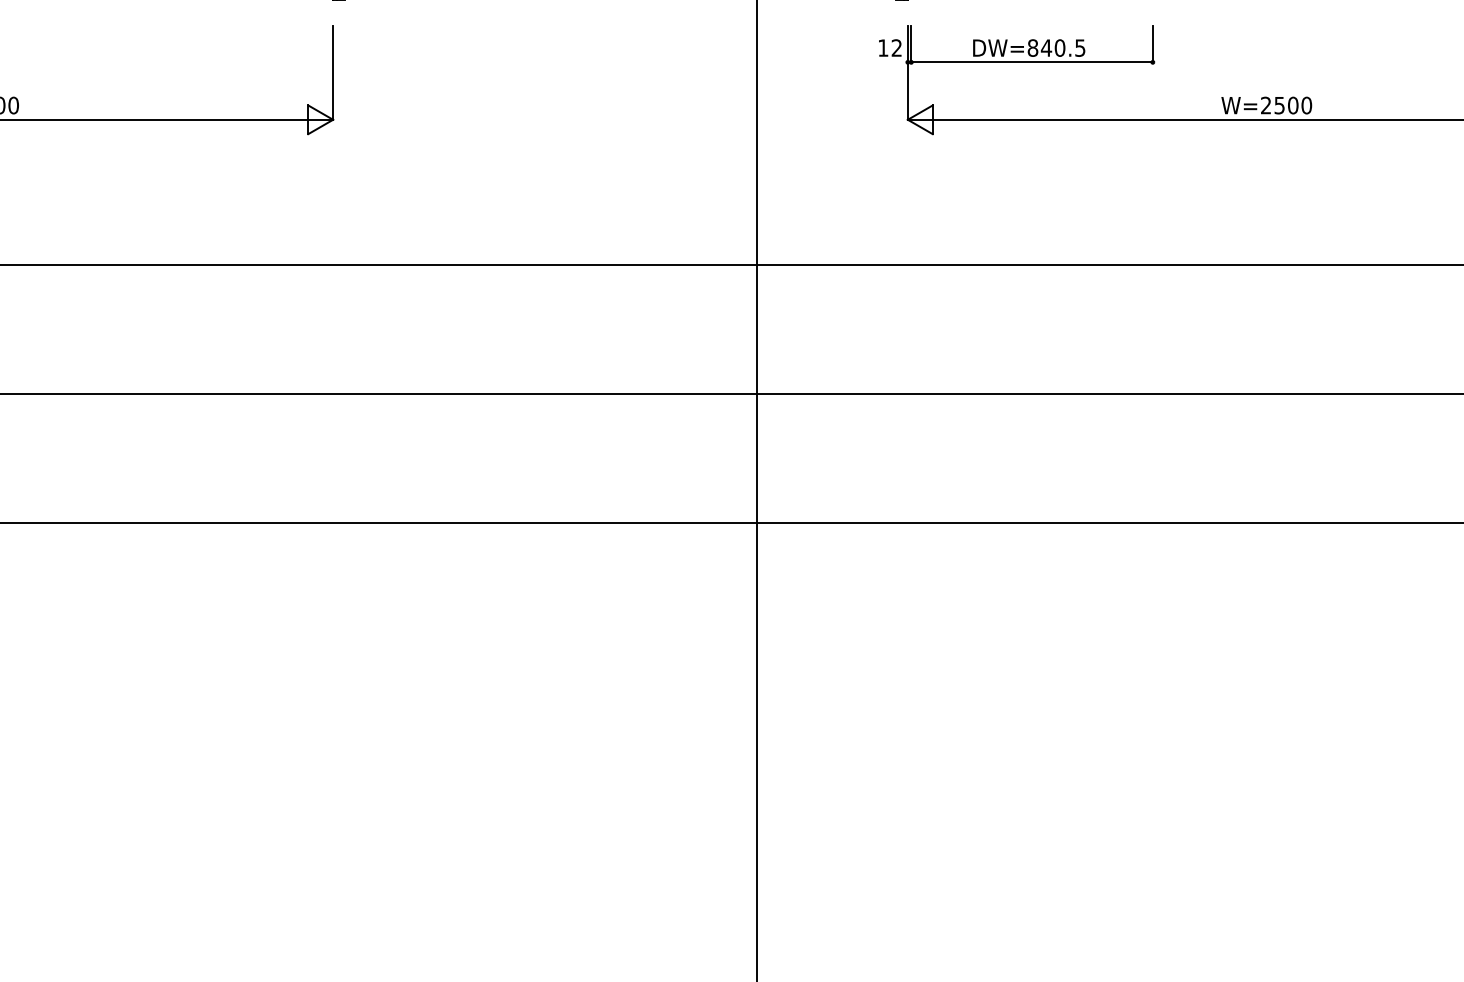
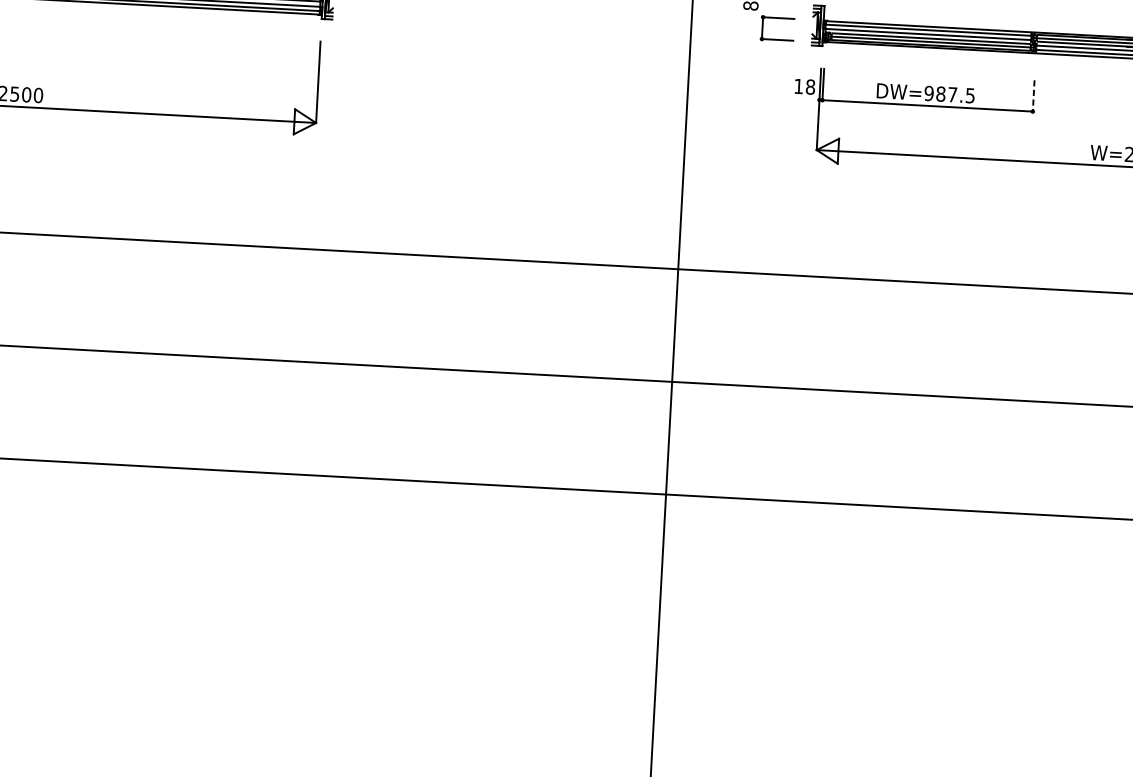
line: (1152, 44) -> (1033, 96), solid -> dashed
text: (896, 47) -> (810, 86), 12 -> 18
text: (1046, 47) -> (940, 93), DW=840.5 -> DW=987.5

